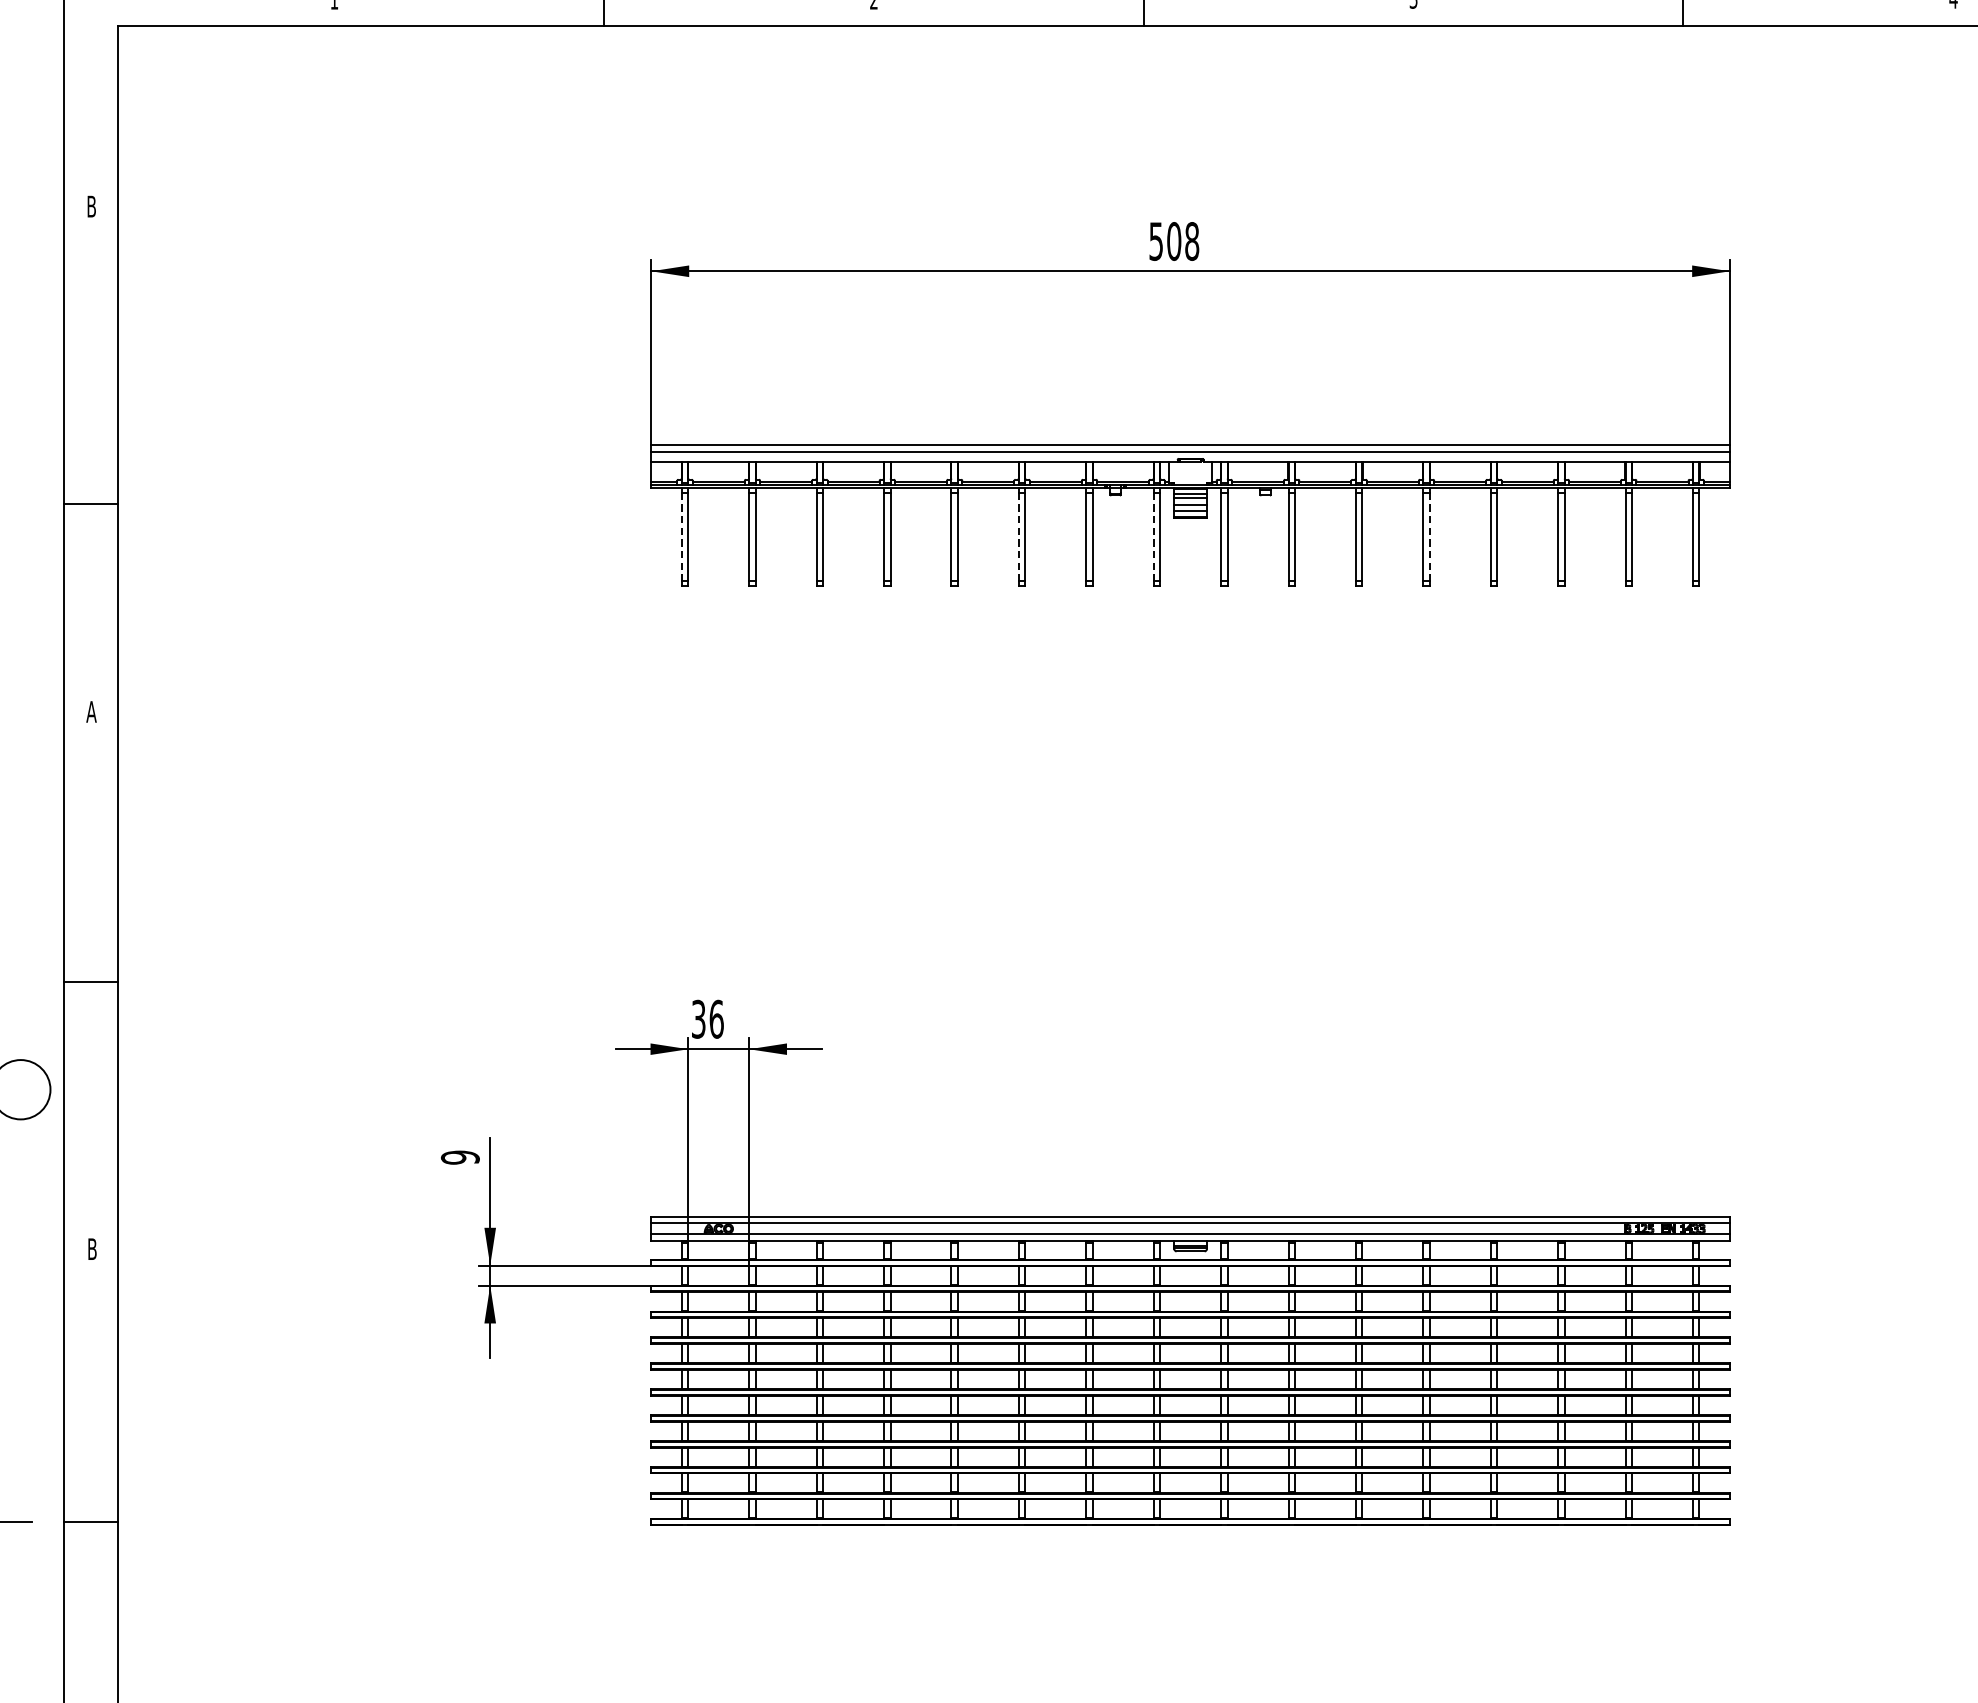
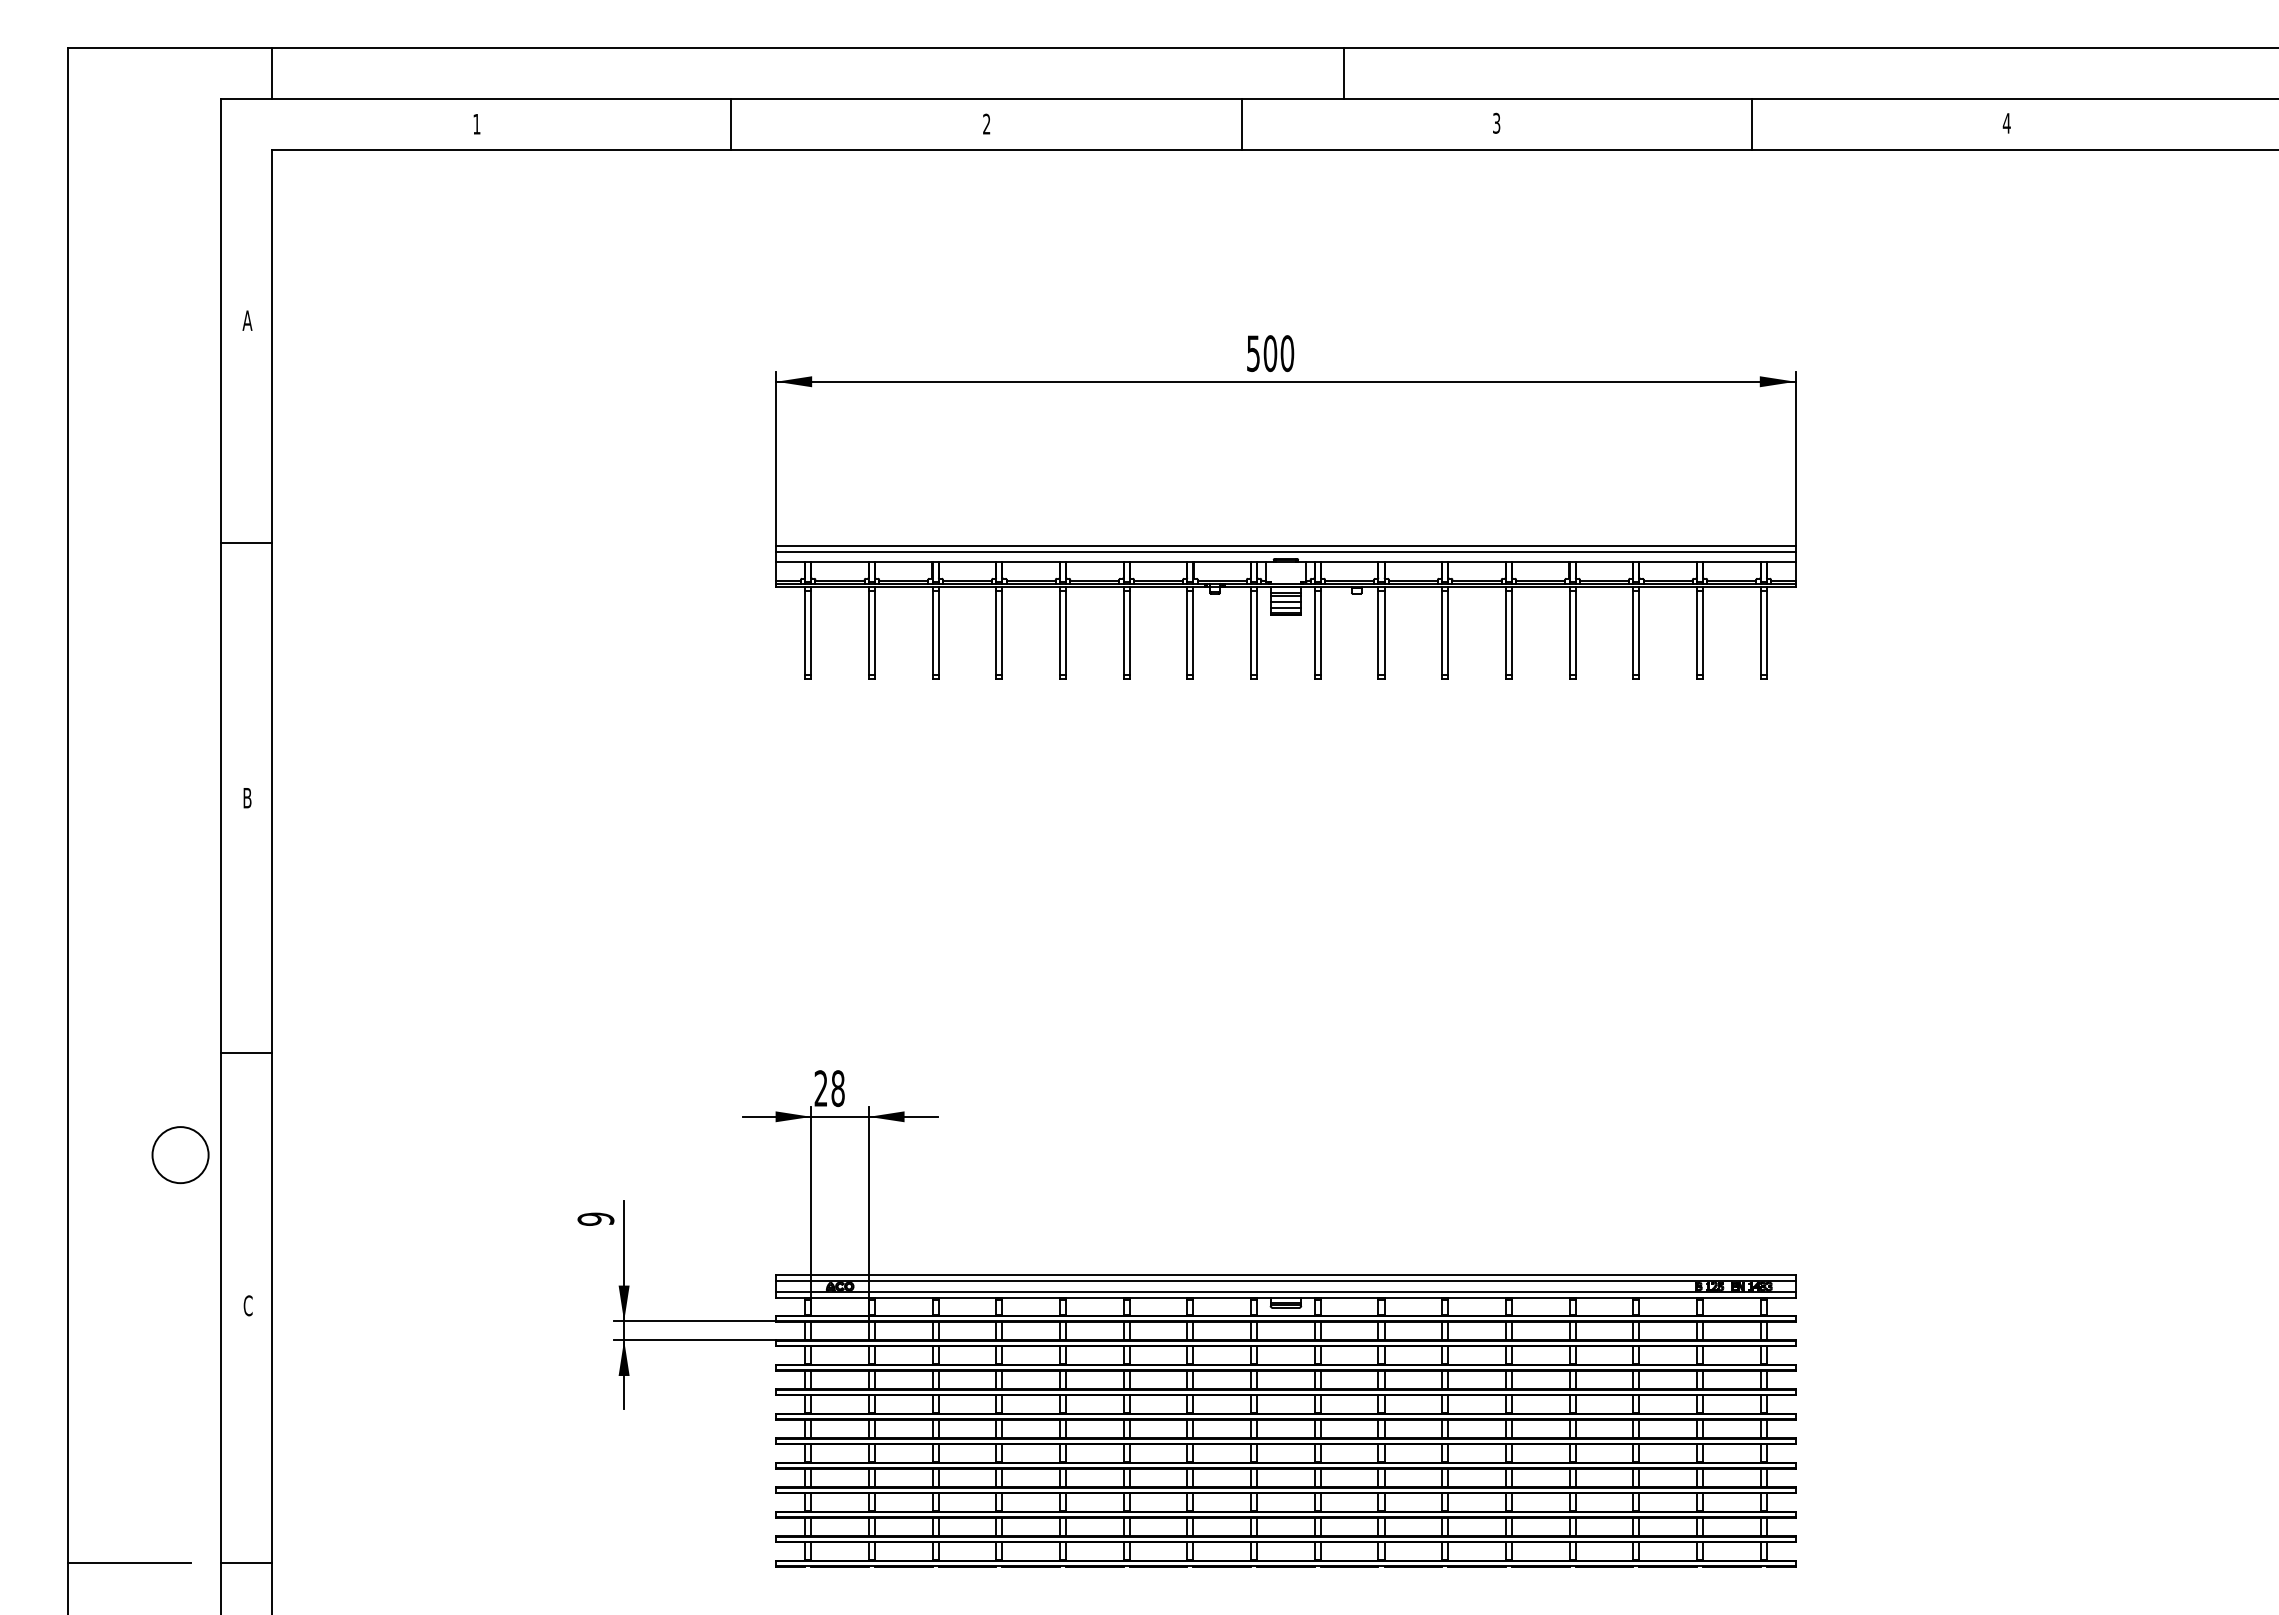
text: (91, 206) -> (247, 320), B -> A
text: (1192, 241) -> (1287, 353), 508 -> 500
line: (90, 504) -> (246, 543), moved
line: (682, 536) -> (805, 632), dashed -> solid
line: (1018, 536) -> (1123, 632), dashed -> solid
line: (1154, 536) -> (1251, 632), dashed -> solid
line: (1429, 536) -> (1511, 632), dashed -> solid
text: (91, 712) -> (247, 798), A -> B
text: (707, 1019) -> (829, 1088), 36 -> 28
text: (91, 1248) -> (247, 1305), B -> C

